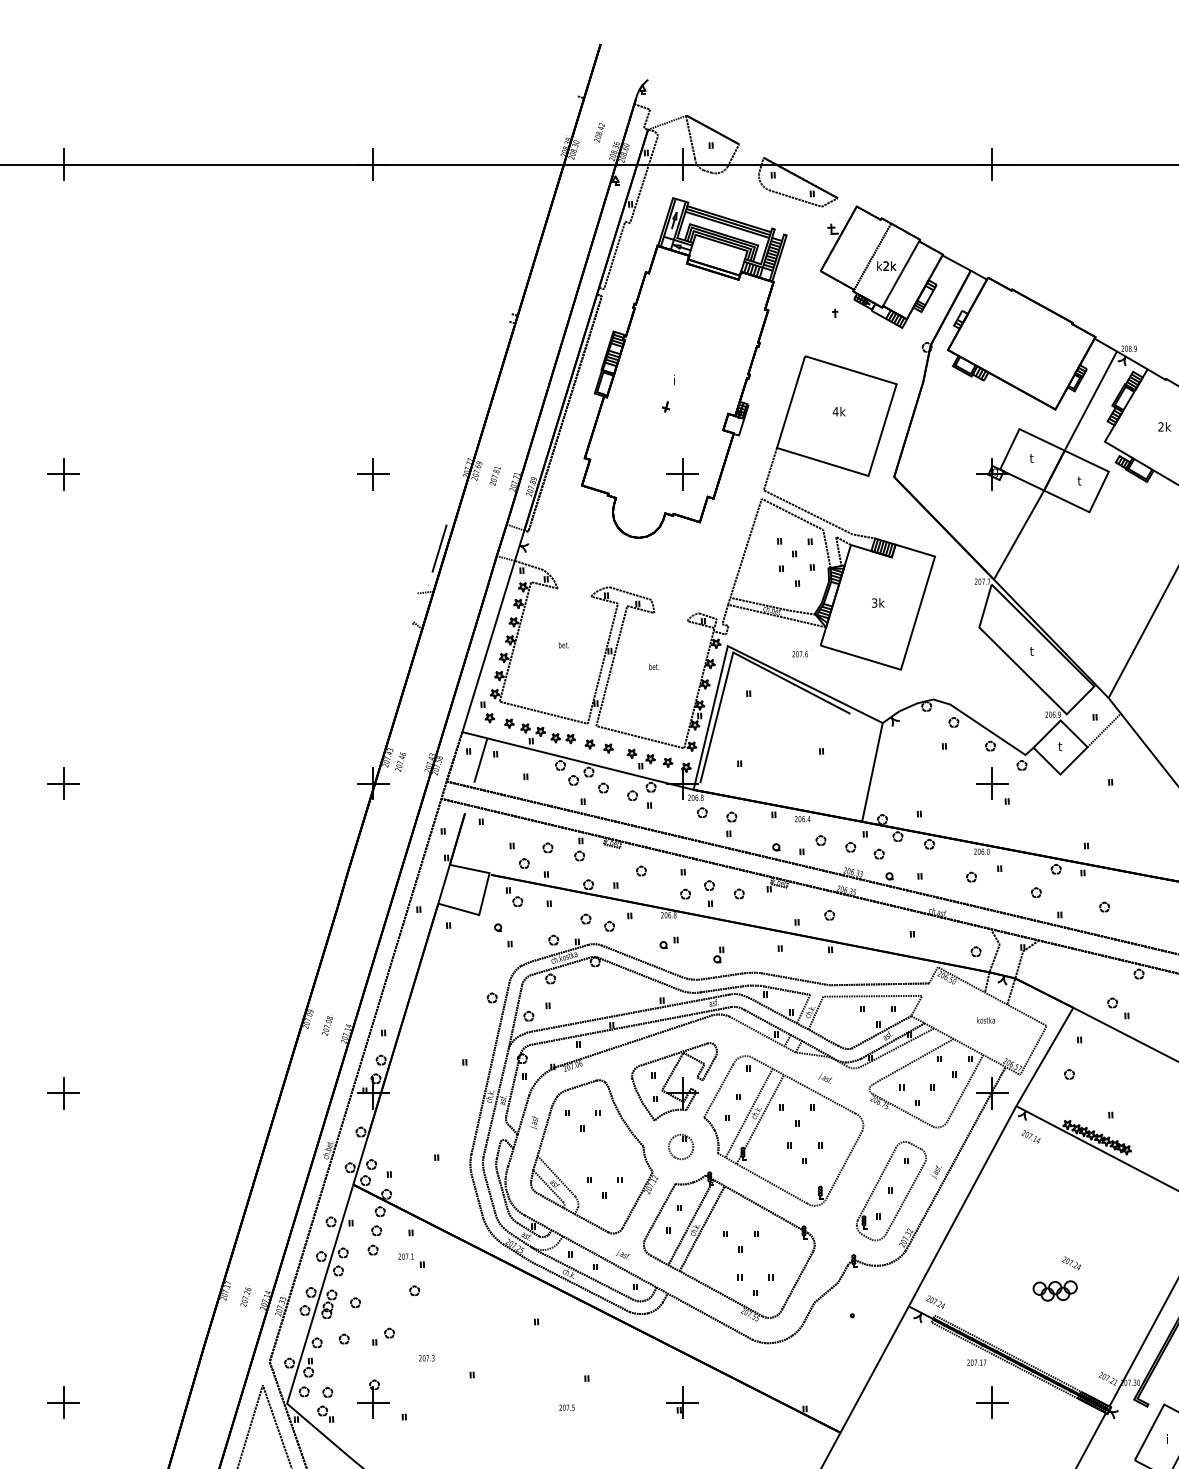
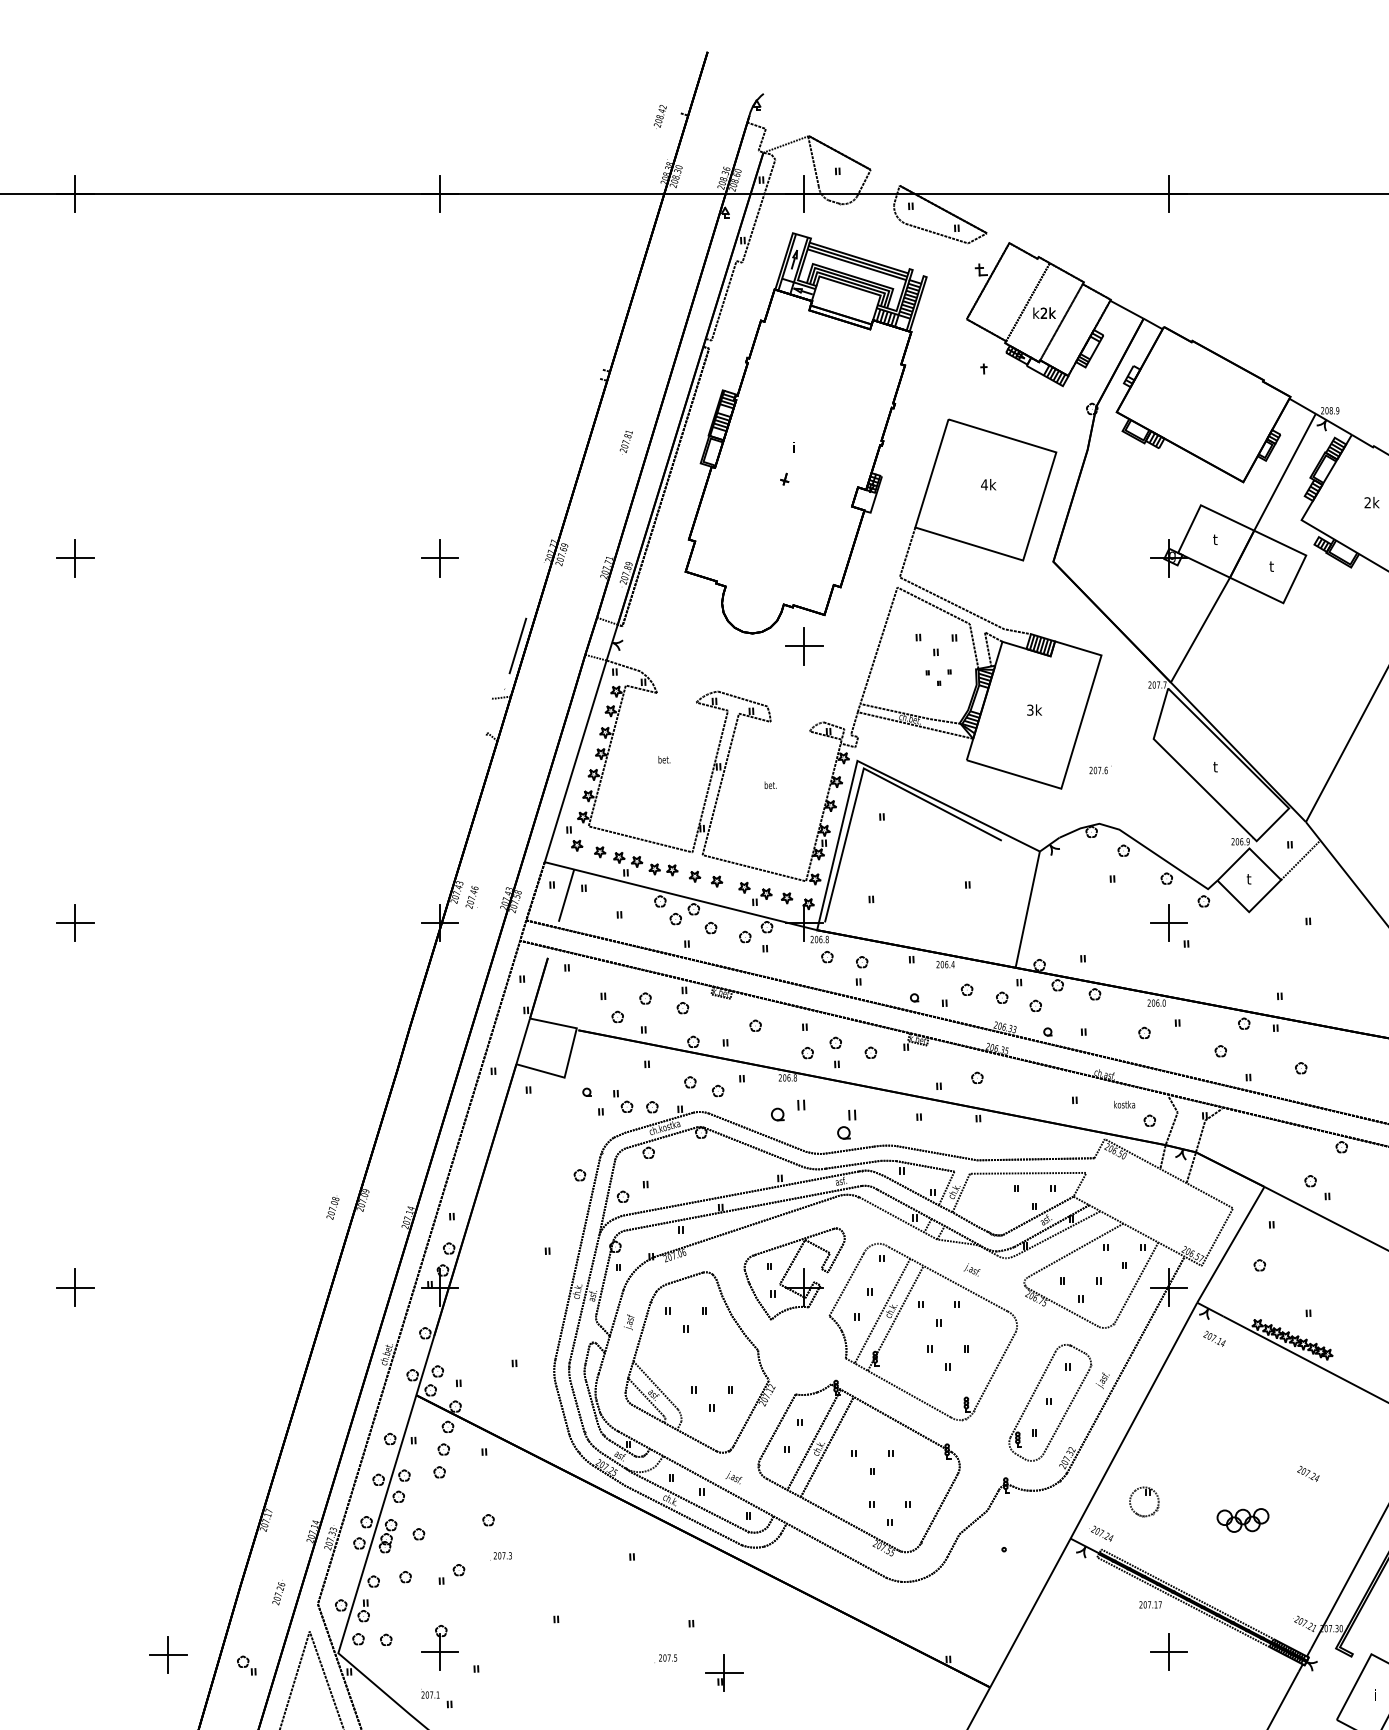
text: (598, 132) -> (659, 116), moved
part: (682, 474) -> (804, 646), moved
text: (494, 476) -> (625, 442), moved
part: (796, 575) -> (938, 677), size x0.6
text: (801, 653) -> (1100, 769), moved
part: (514, 897) -> (623, 1101), moved
part: (669, 942) -> (788, 1110), size x1.6
part: (718, 954) -> (846, 1124), size x1.6
text: (985, 1020) -> (1124, 1104), moved
text: (327, 1026) -> (332, 1208), moved
part: (682, 1141) -> (1145, 1495), moved
part: (411, 1259) -> (436, 1698), moved
text: (1071, 1263) -> (1308, 1473), moved
text: (245, 1296) -> (278, 1592), moved
text: (424, 1358) -> (500, 1556), moved
part: (63, 1402) -> (168, 1654), moved
part: (682, 1402) -> (724, 1672), moved
part: (325, 1414) -> (246, 1665), moved

